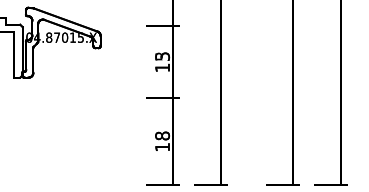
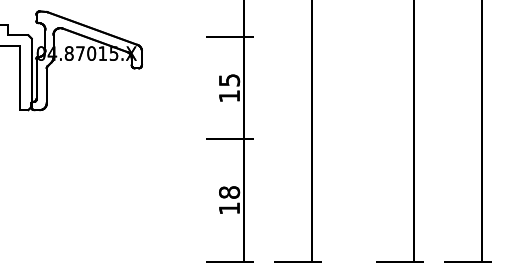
text: (162, 56) -> (229, 79), 13 -> 15

